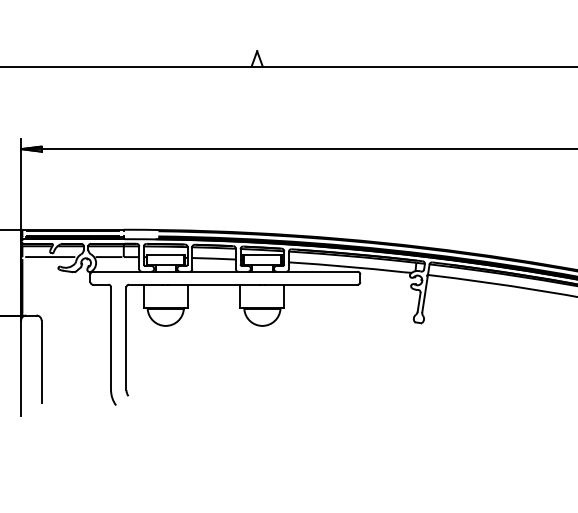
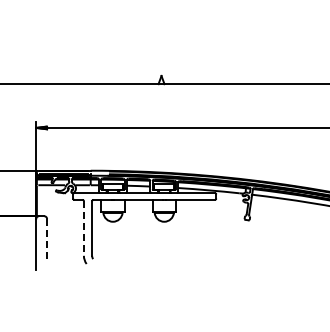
line: (110, 340) -> (83, 229), solid -> dashed
line: (42, 361) -> (47, 240), solid -> dashed

